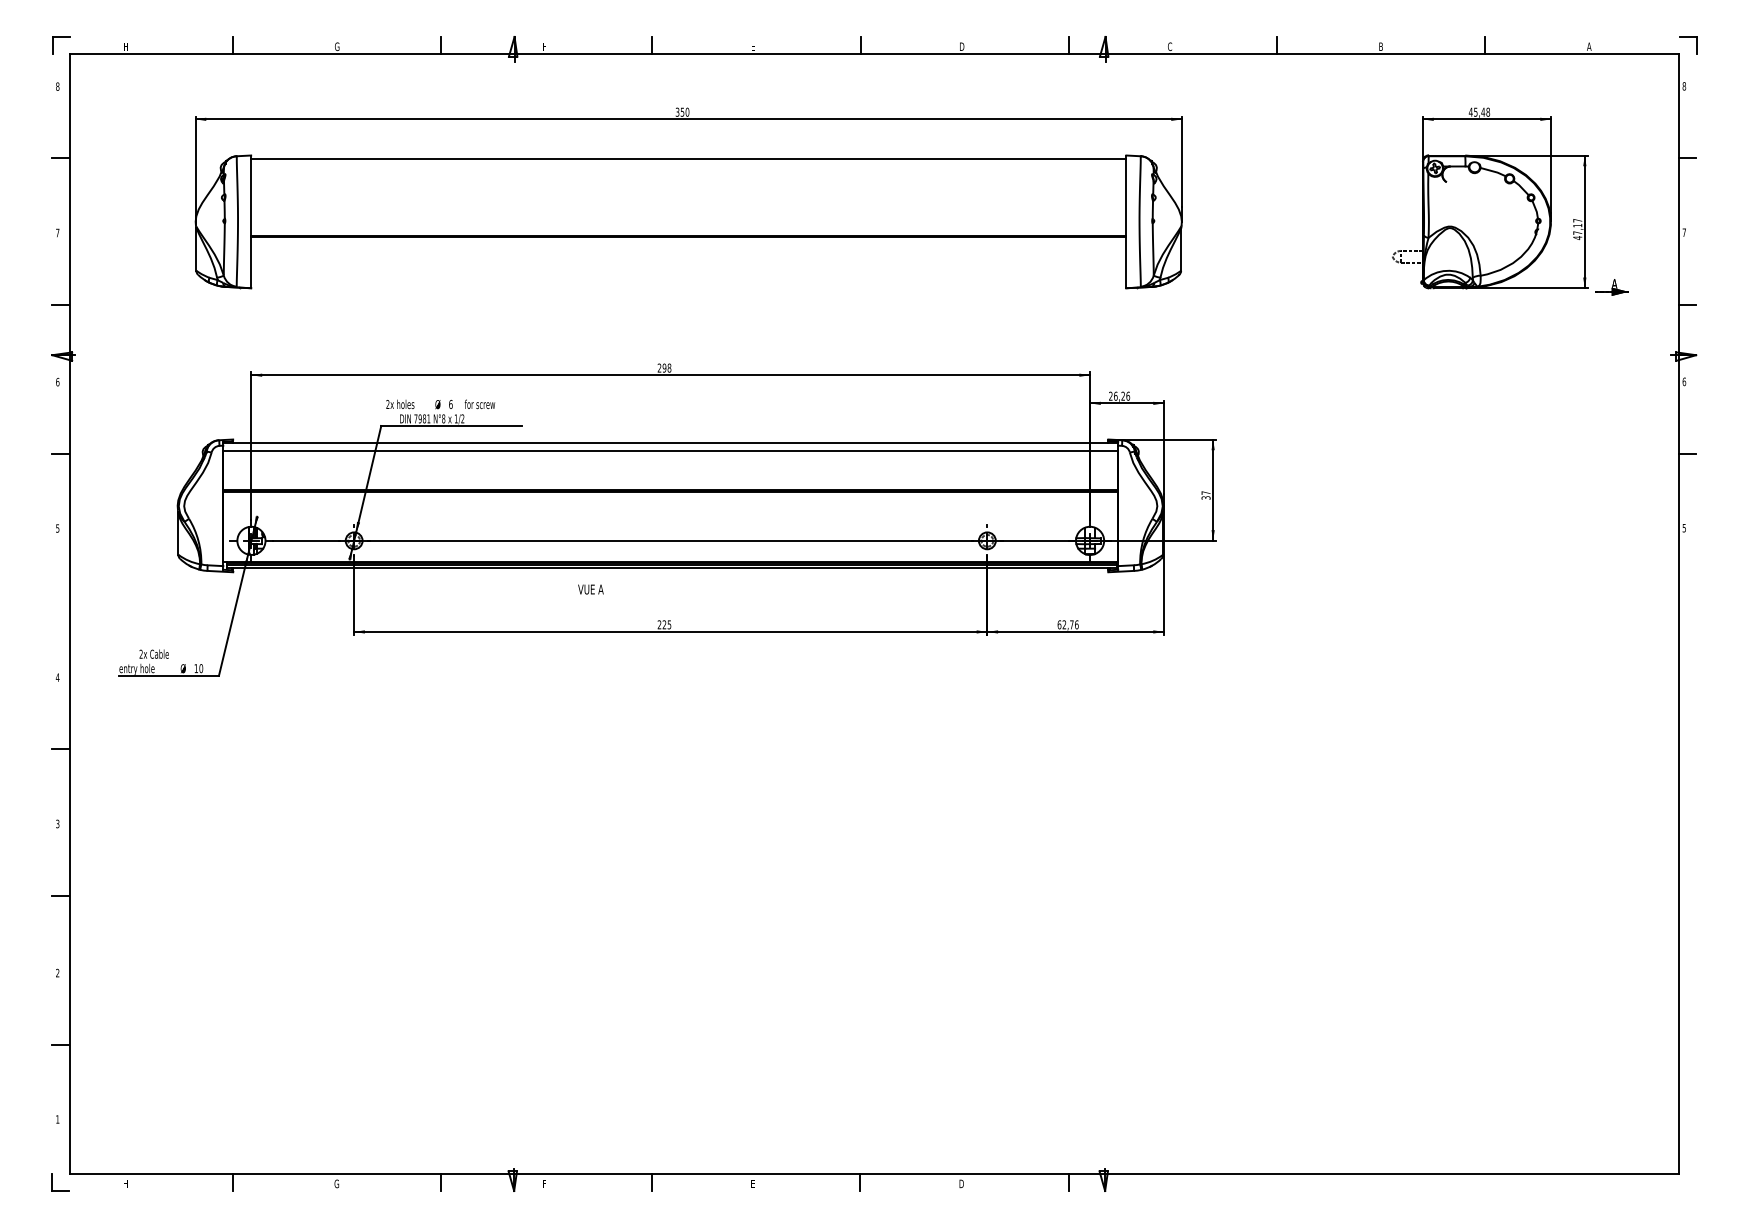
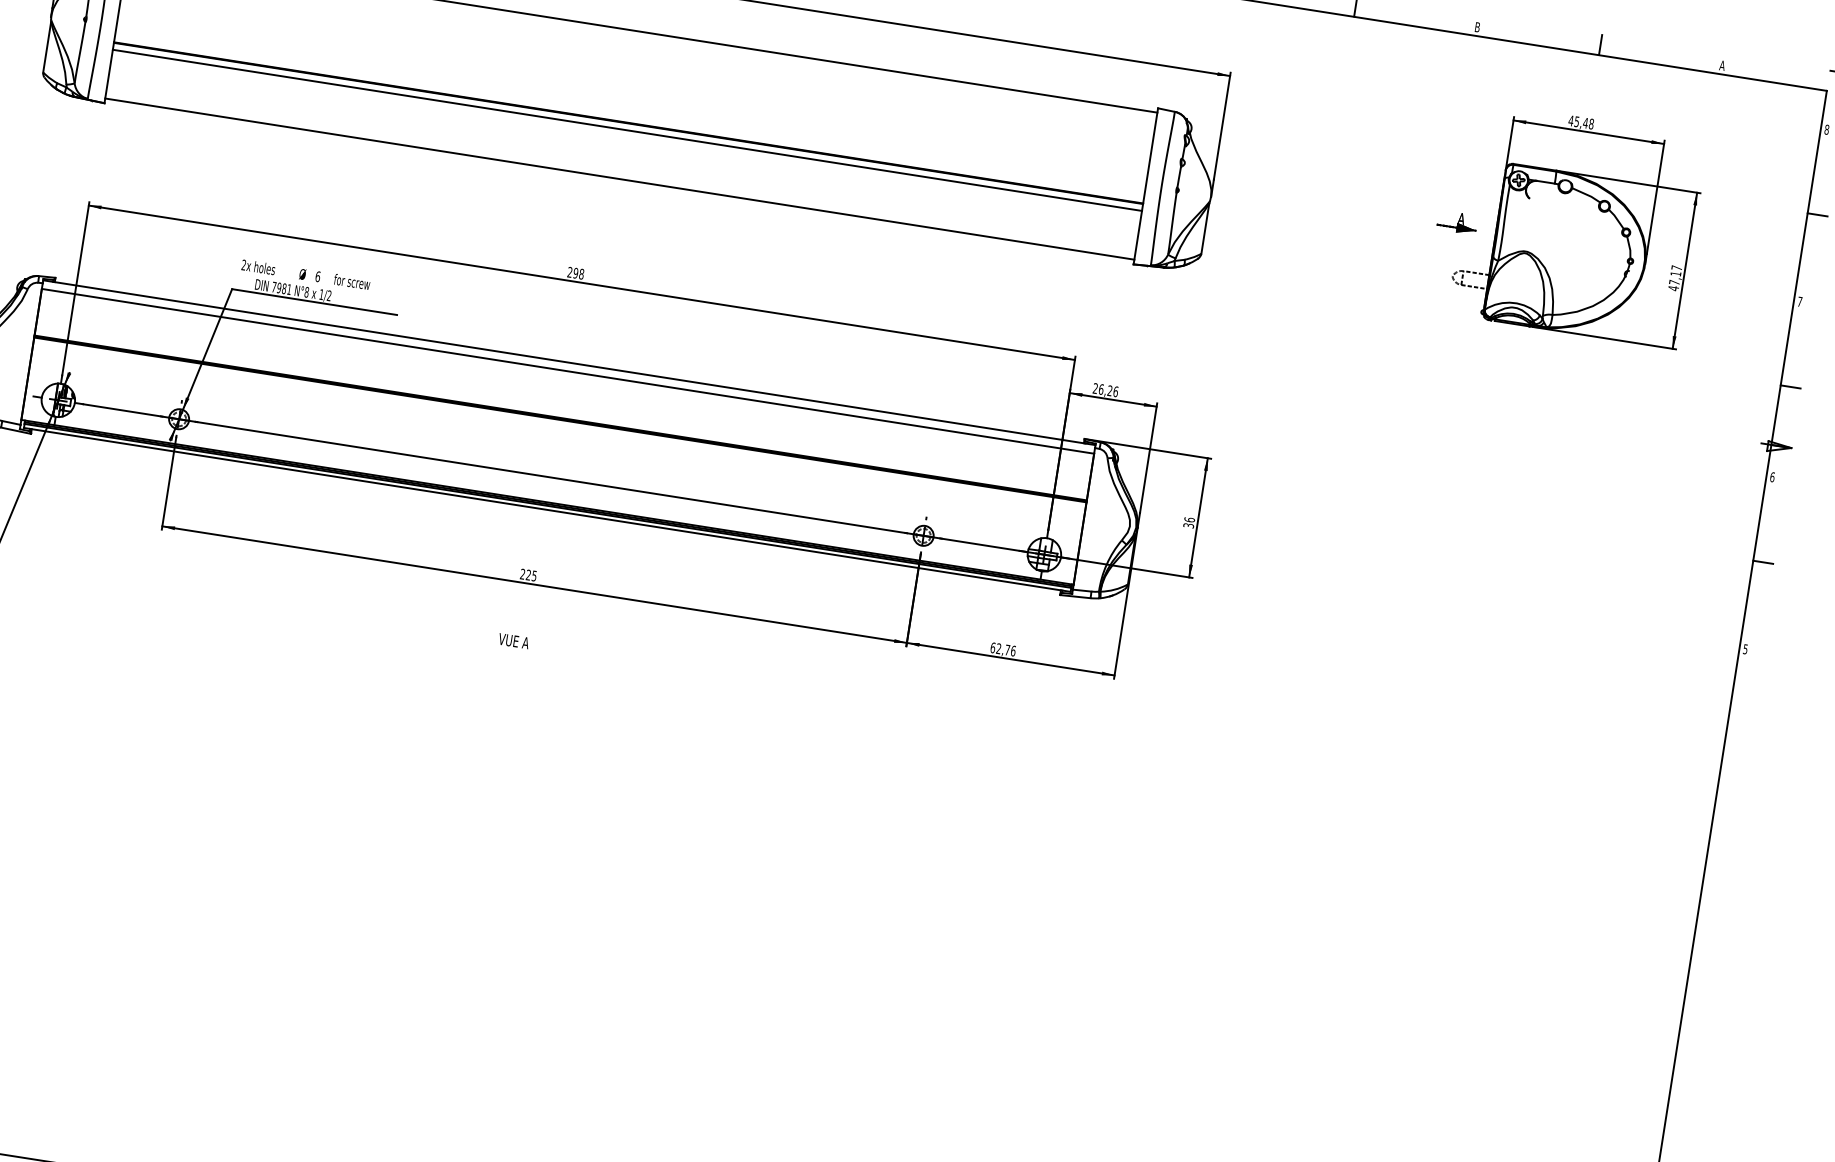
line: (688, 242) -> (627, 129), added
line: (688, 284) -> (619, 179), added
part: (1611, 287) -> (1457, 222), moved
text: (1205, 492) -> (1189, 519), 37 -> 36
text: (590, 589) -> (513, 641), moved

